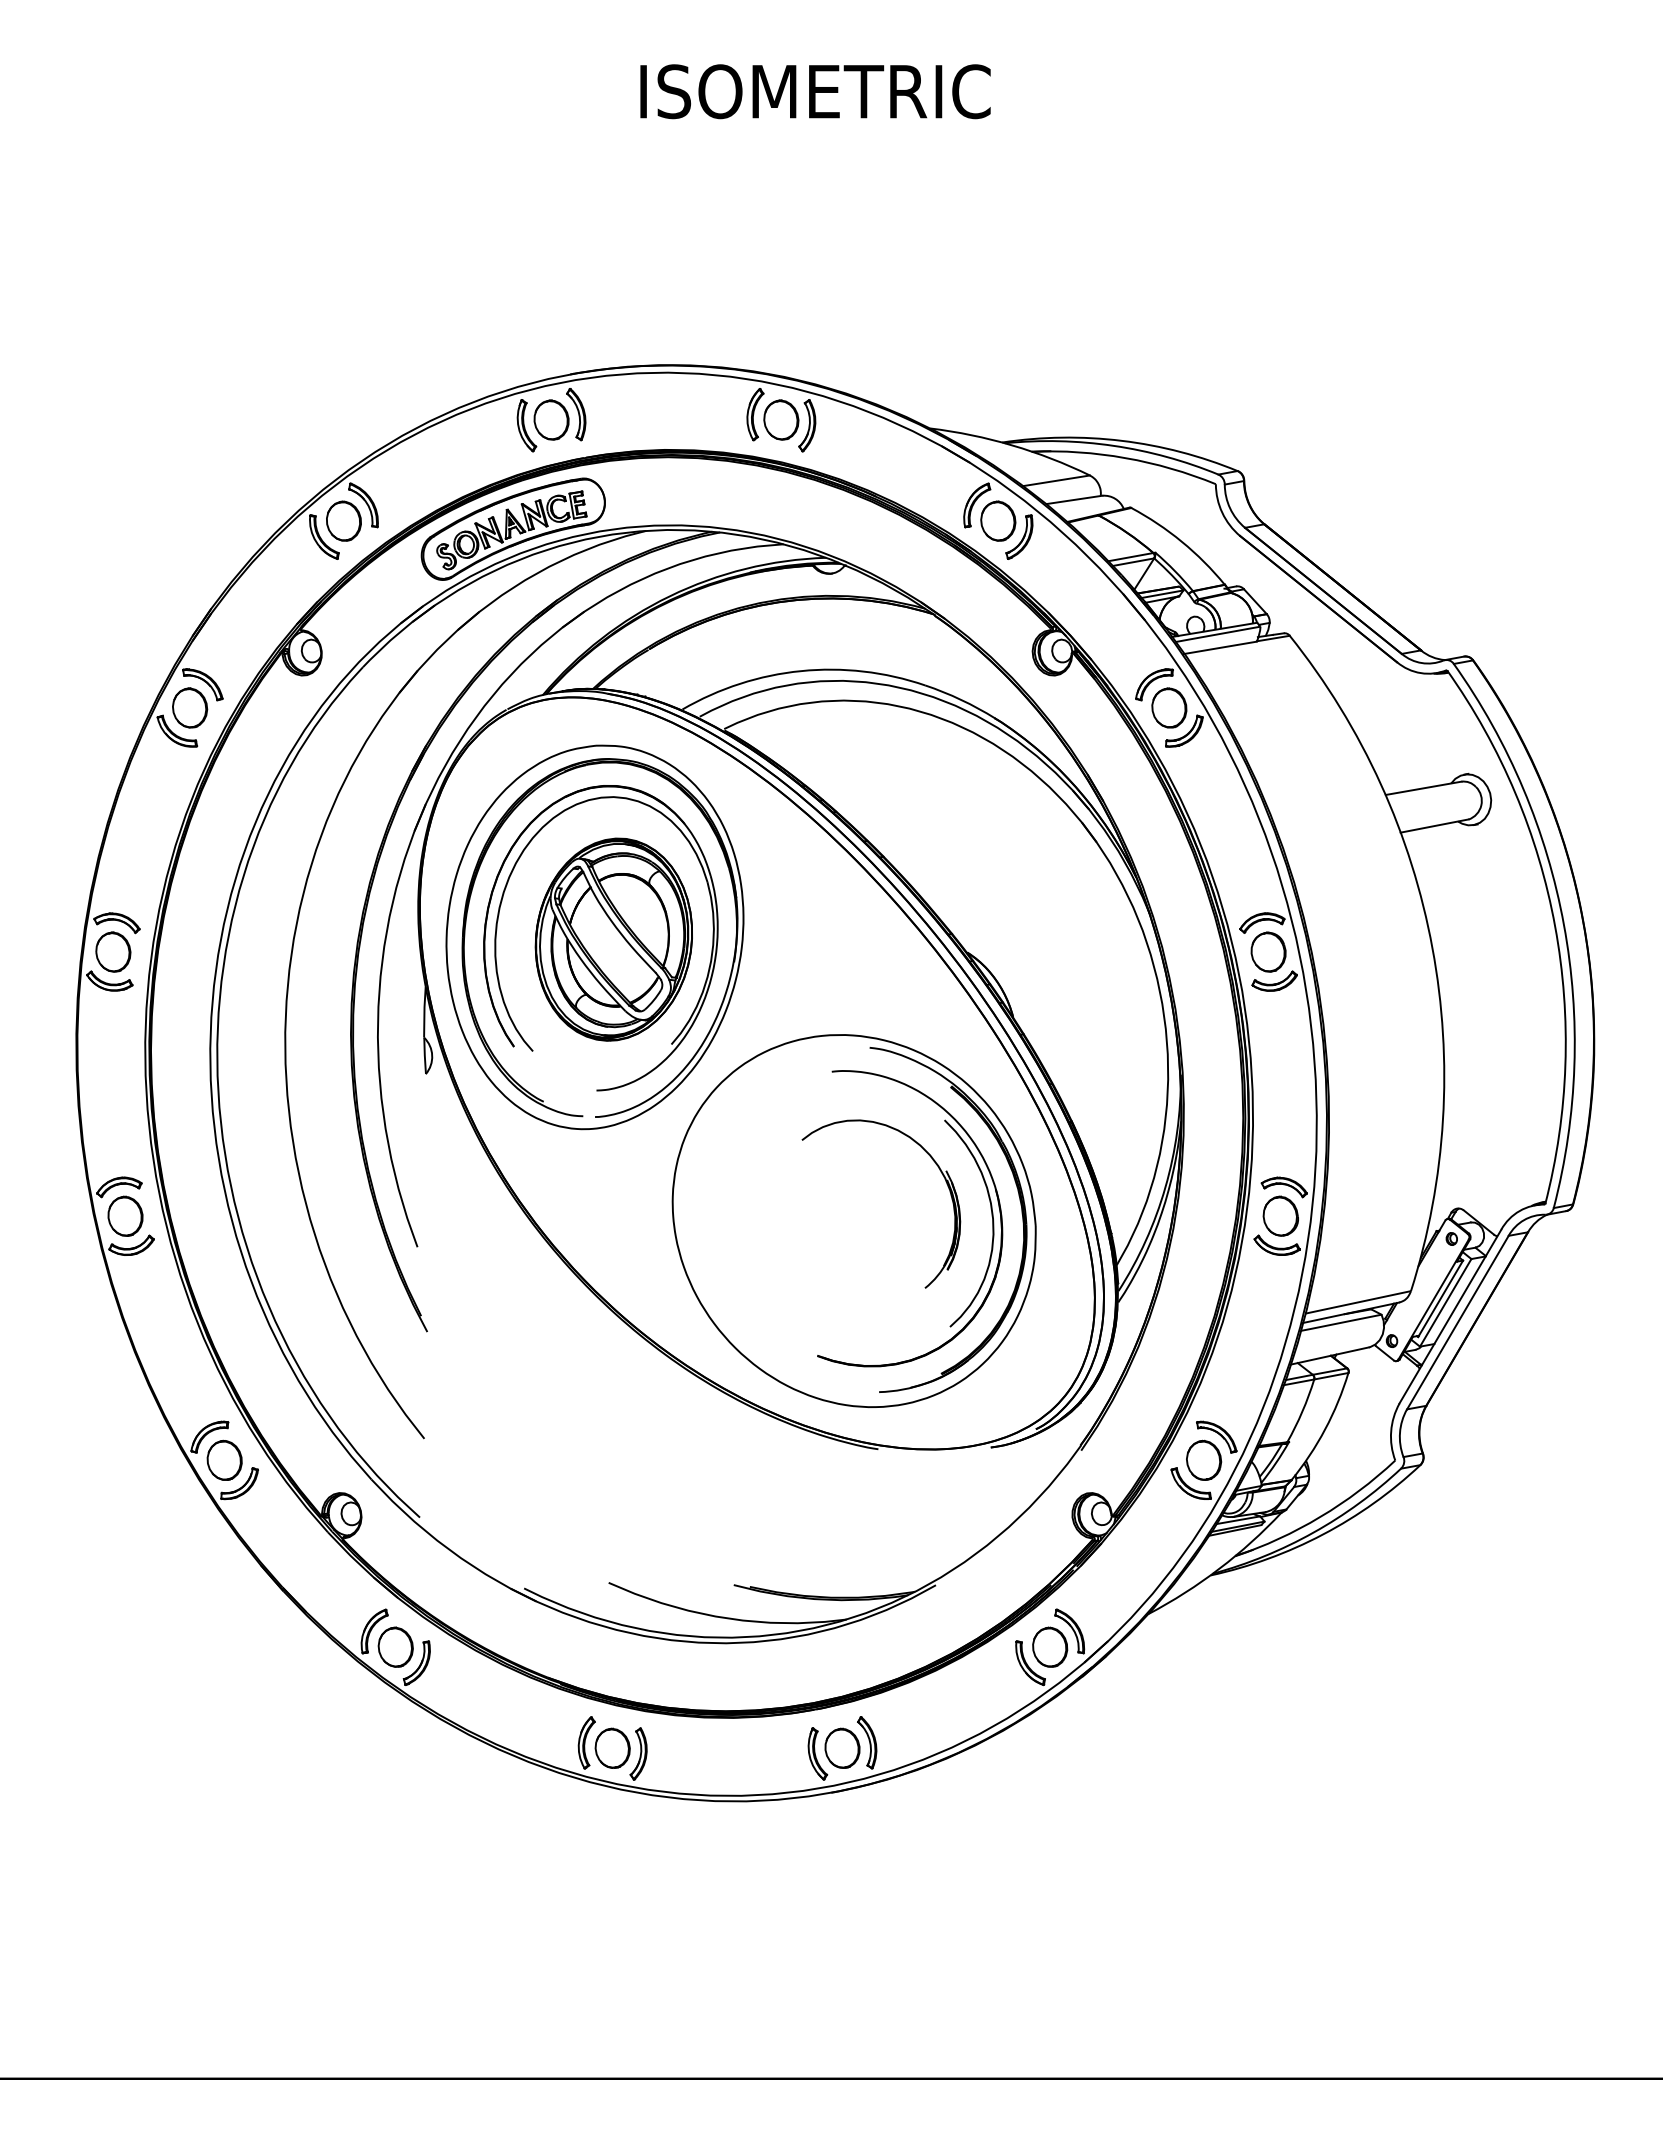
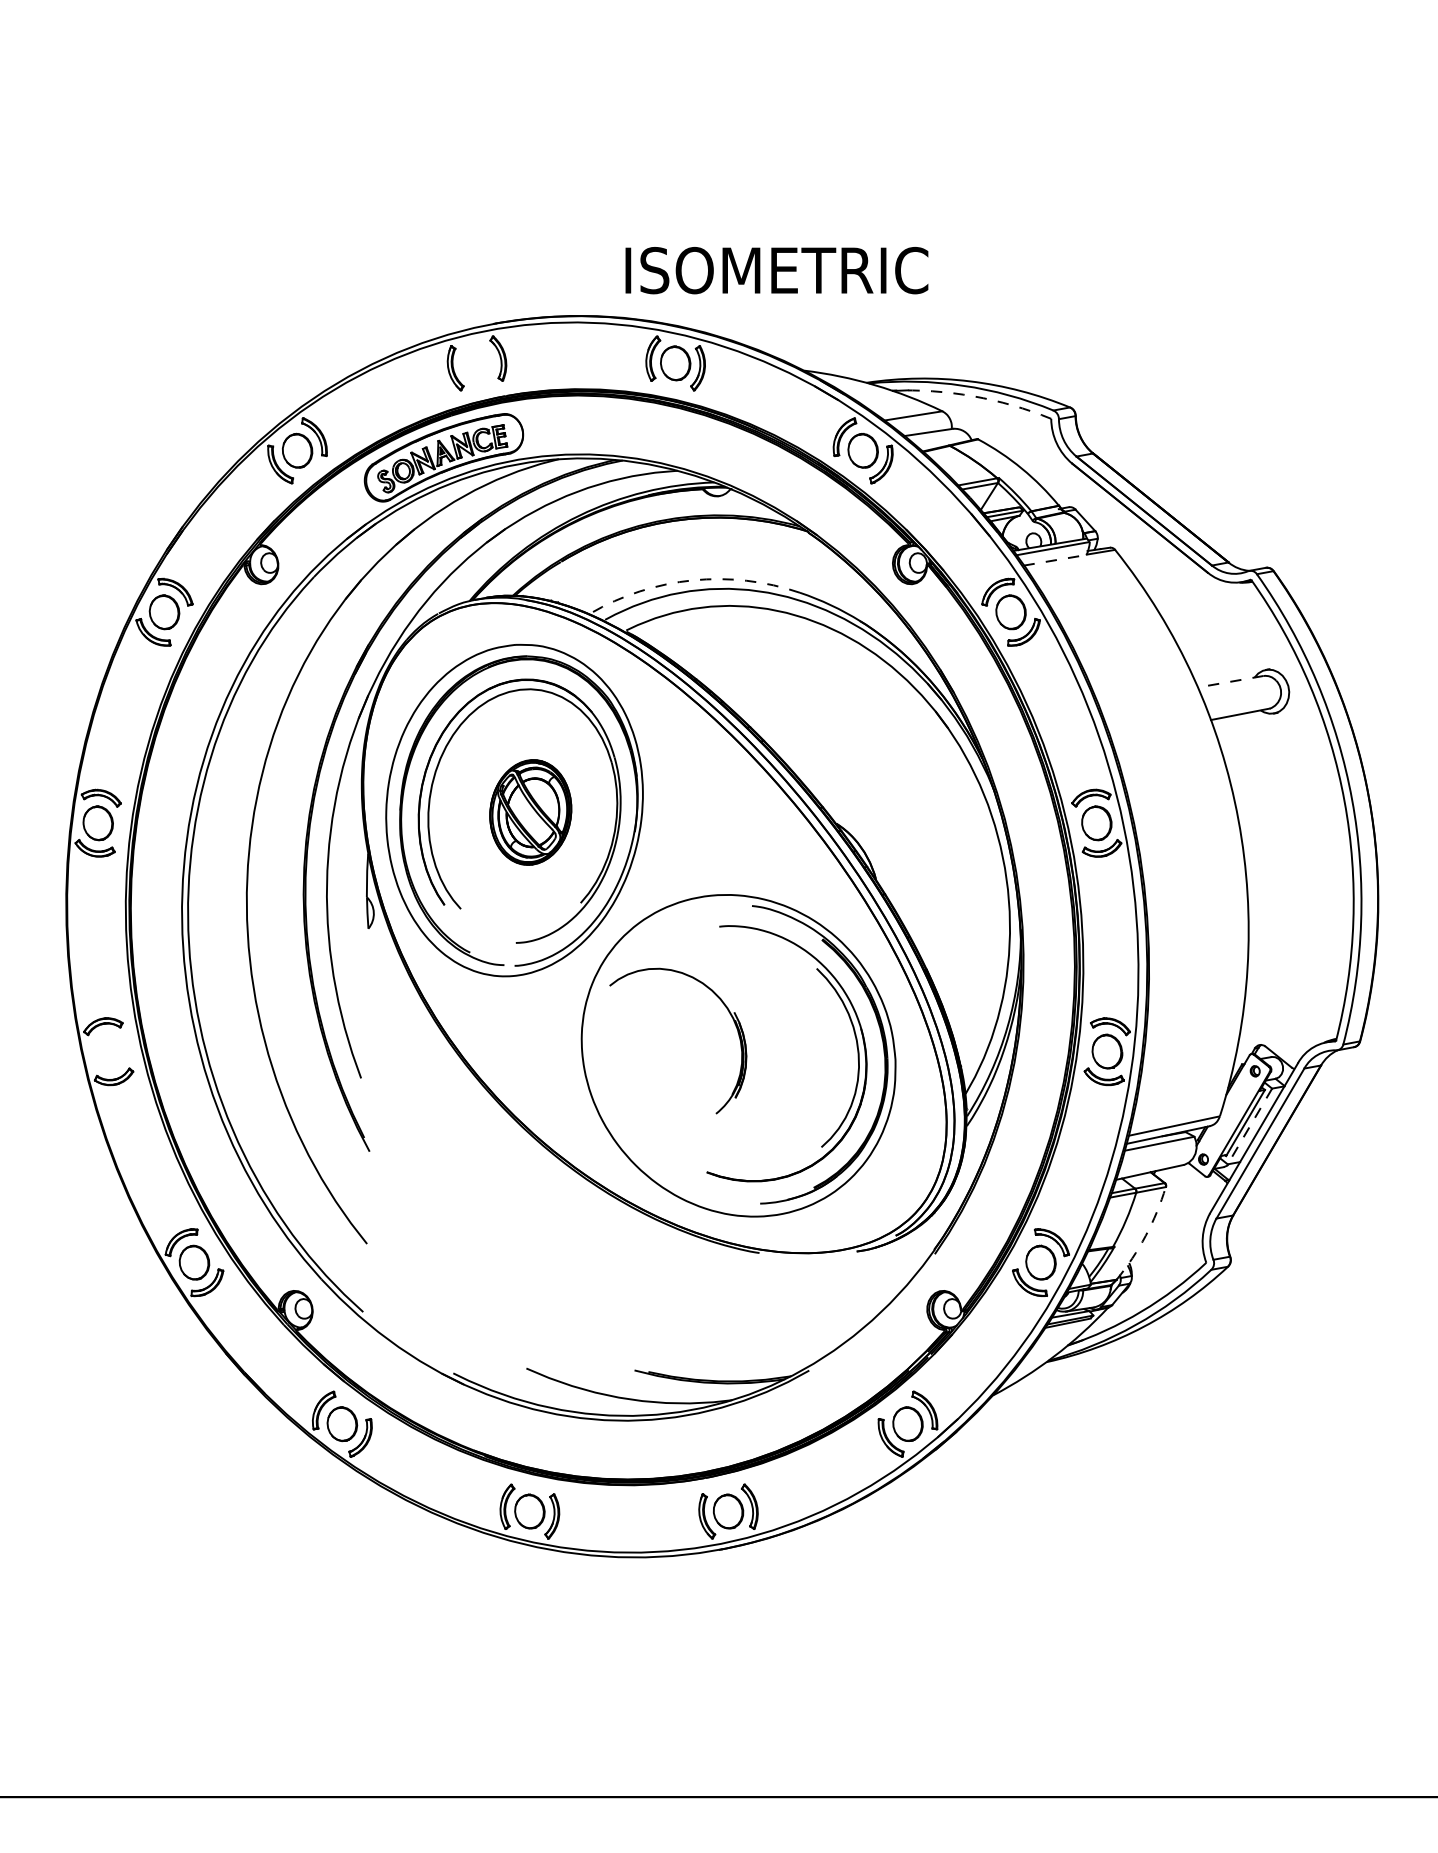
text: (815, 91) -> (776, 270), moved
part: (551, 419) -> (476, 362), removed
arc: (1125, 458) -> (973, 396), solid -> dashed
line: (1220, 647) -> (1055, 559), solid -> dashed
arc: (801, 671) -> (693, 580), solid -> dashed
line: (1423, 788) -> (1230, 681), solid -> dashed
part: (613, 939) -> (530, 812), size x0.6
part: (935, 1164) -> (725, 1006), moved
part: (125, 1215) -> (108, 1050), removed
line: (1445, 1302) -> (1249, 1126), solid -> dashed
arc: (1325, 1429) -> (1146, 1235), solid -> dashed

